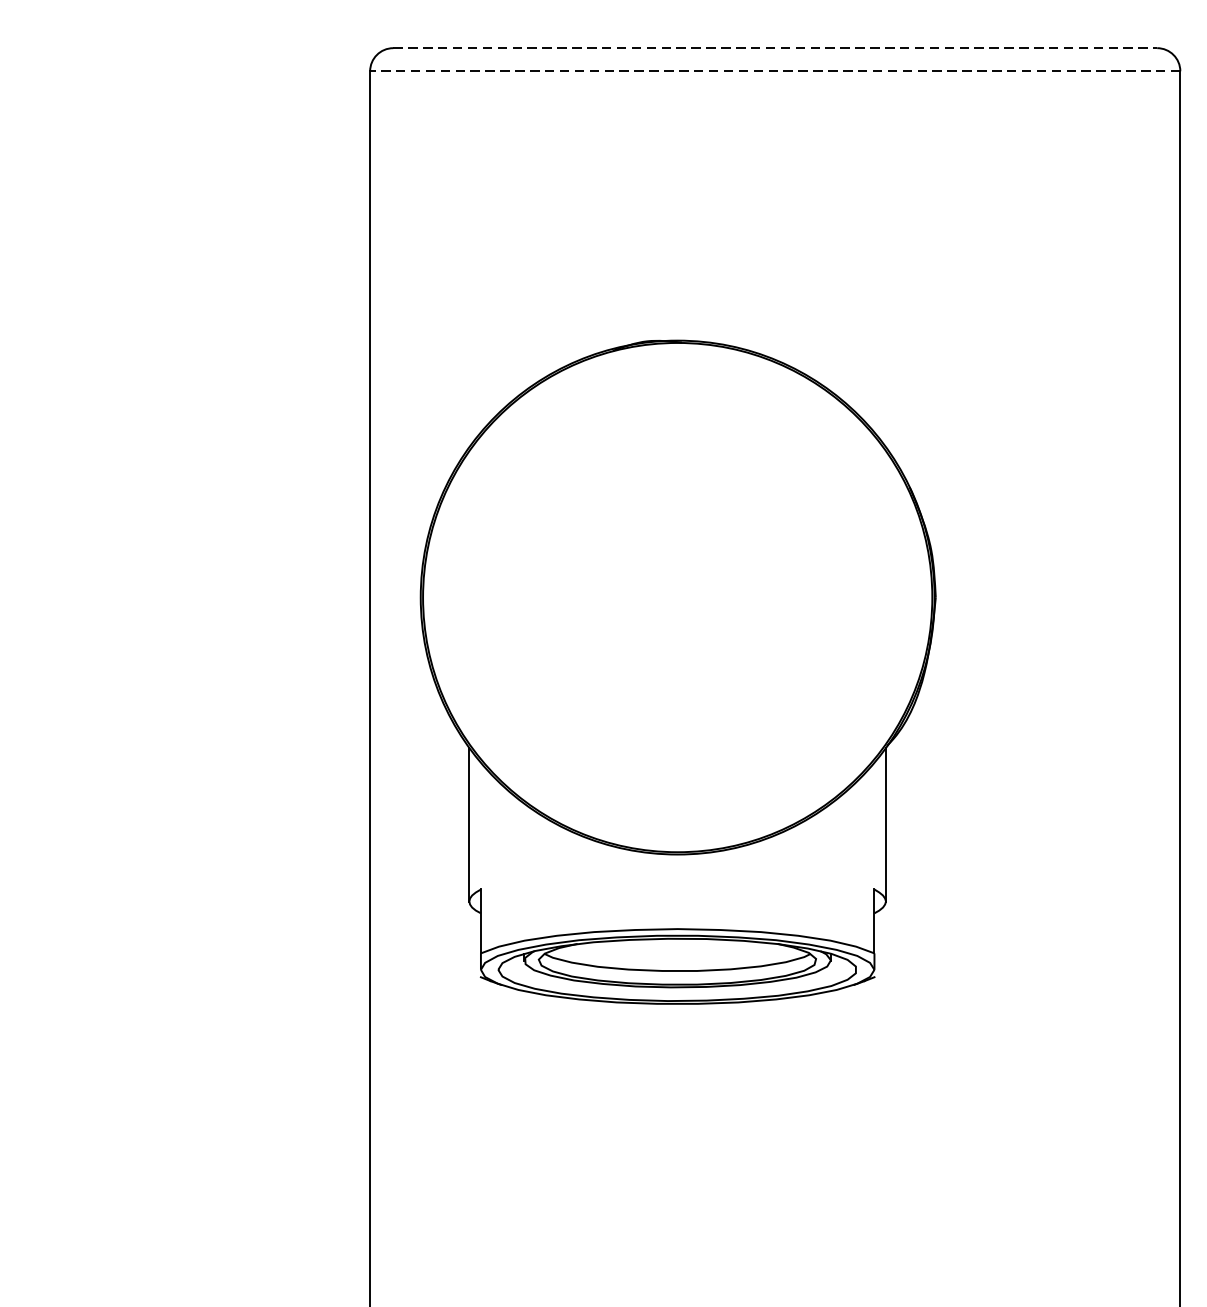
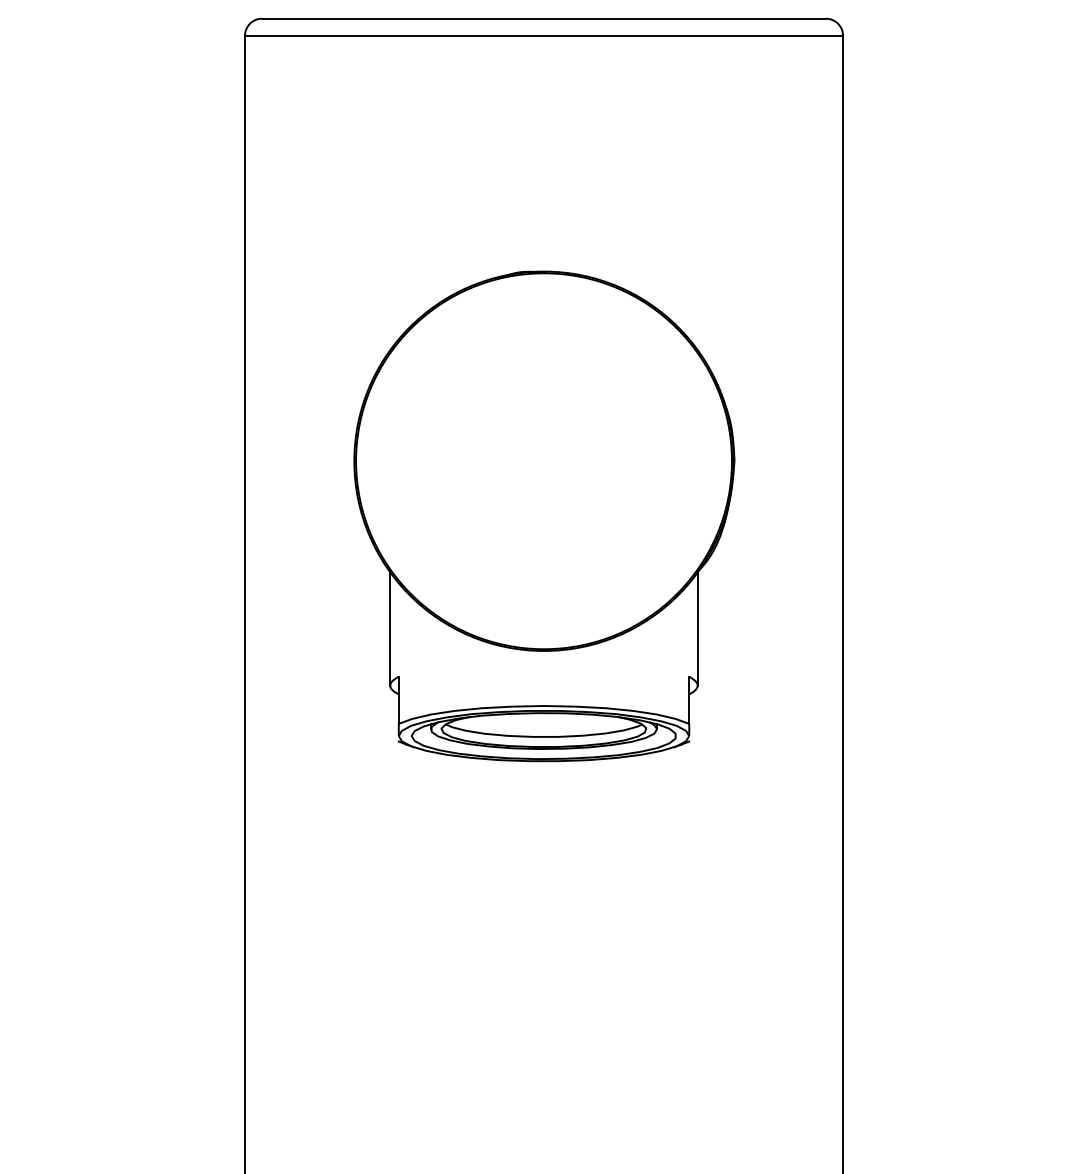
line: (775, 47) -> (544, 18), dashed -> solid
line: (774, 70) -> (543, 35), dashed -> solid
part: (678, 672) -> (544, 516), moved

